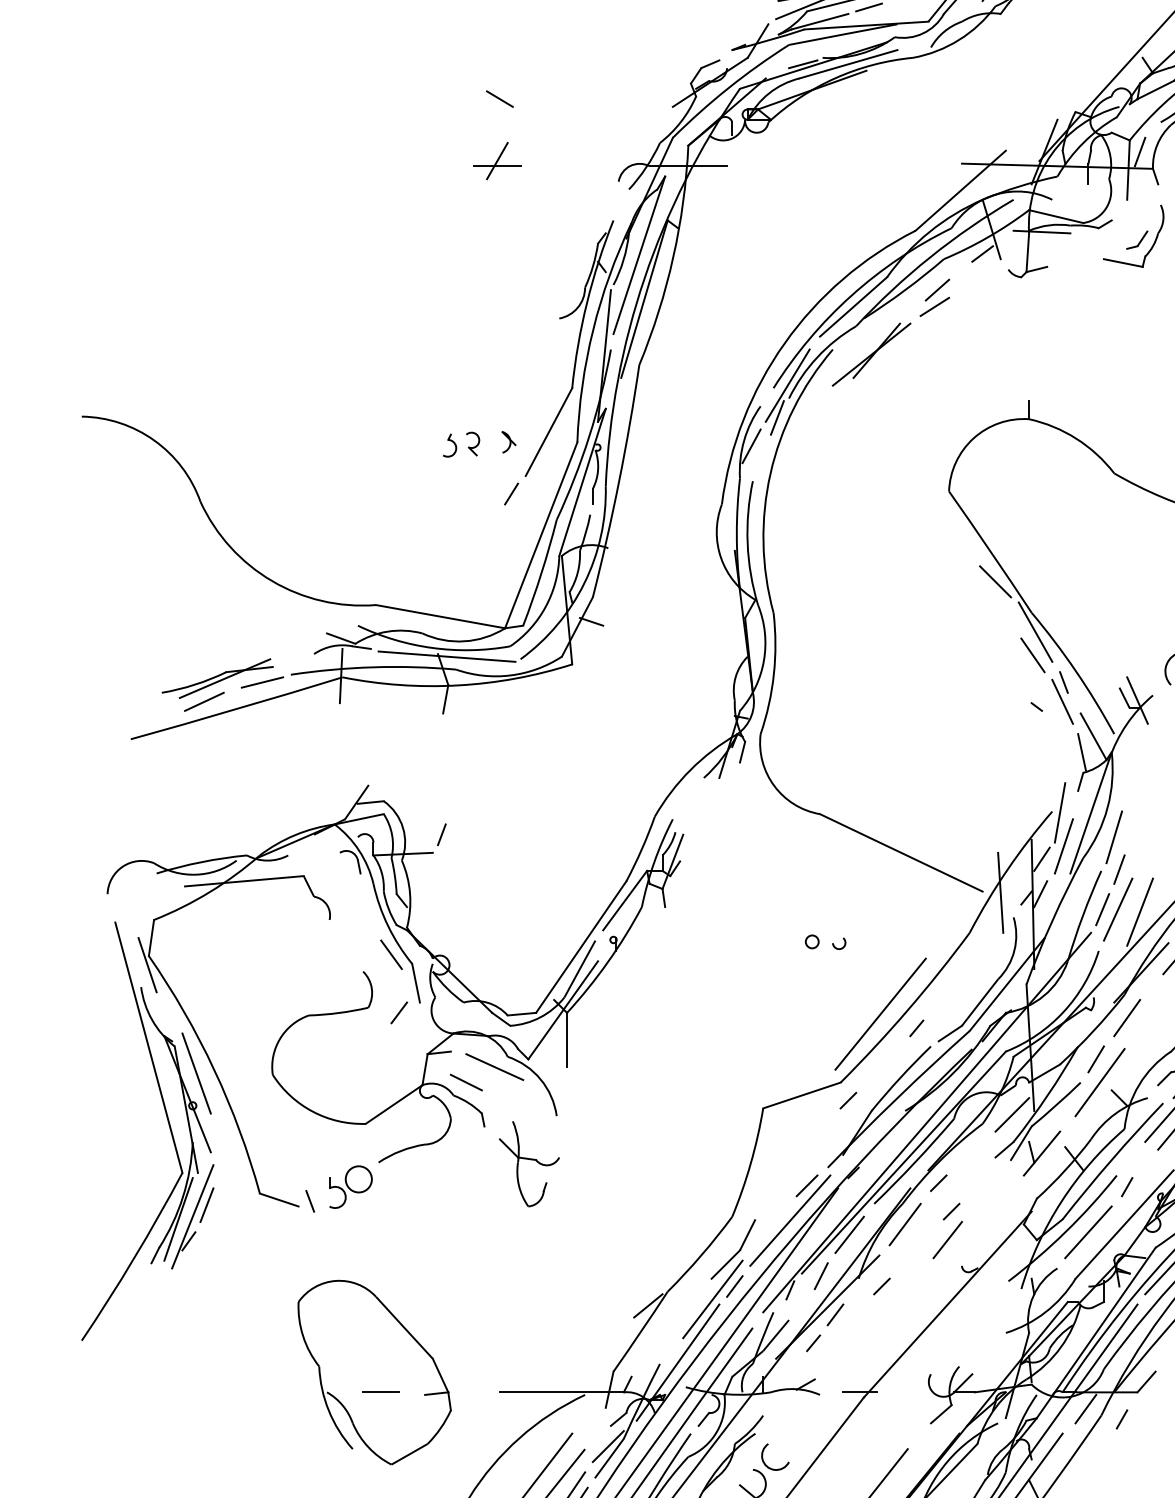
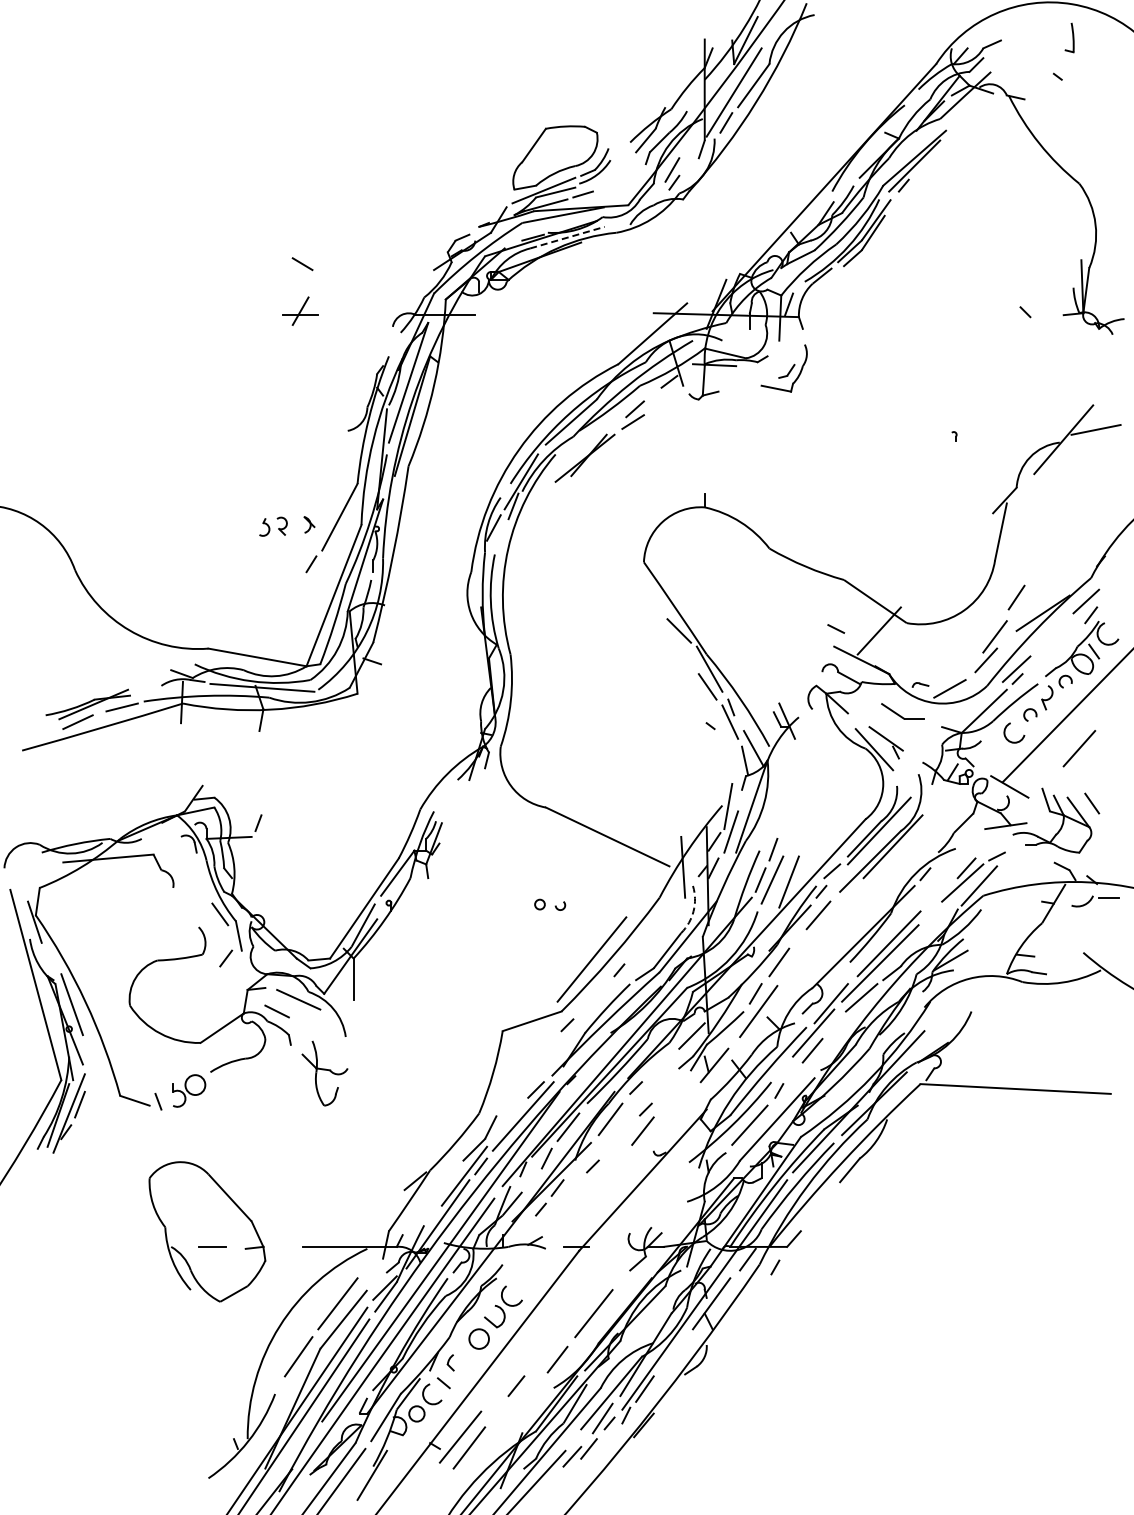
line: (848, 64) -> (567, 237), solid -> dashed
line: (1114, 836) -> (769, 824), removed
arc: (1014, 950) -> (693, 911), solid -> dashed

